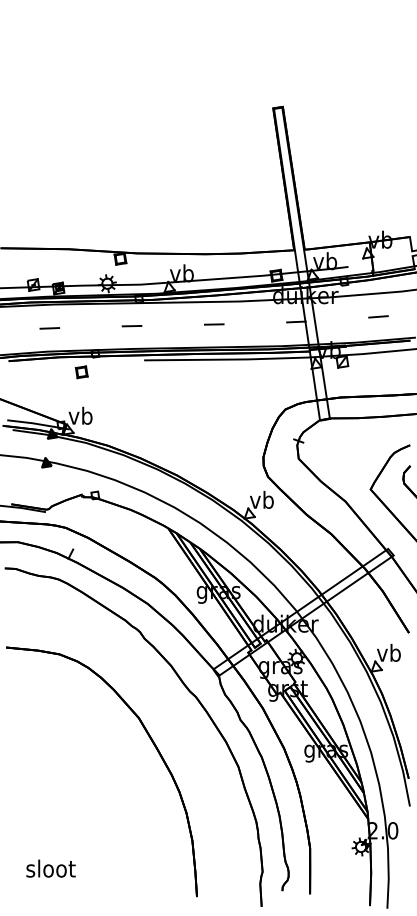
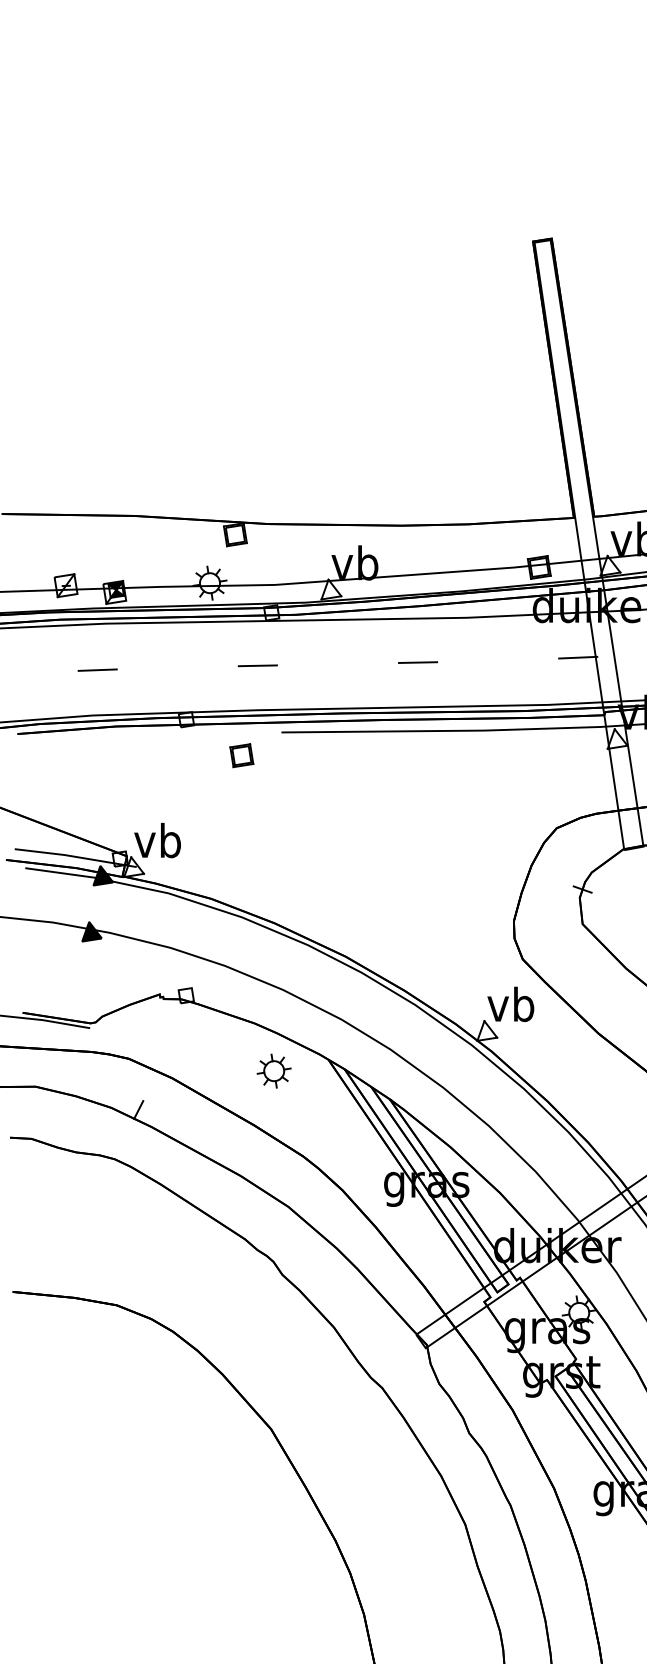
part: (81, 372) -> (241, 756), moved
part: (140, 533) -> (274, 1069), added

